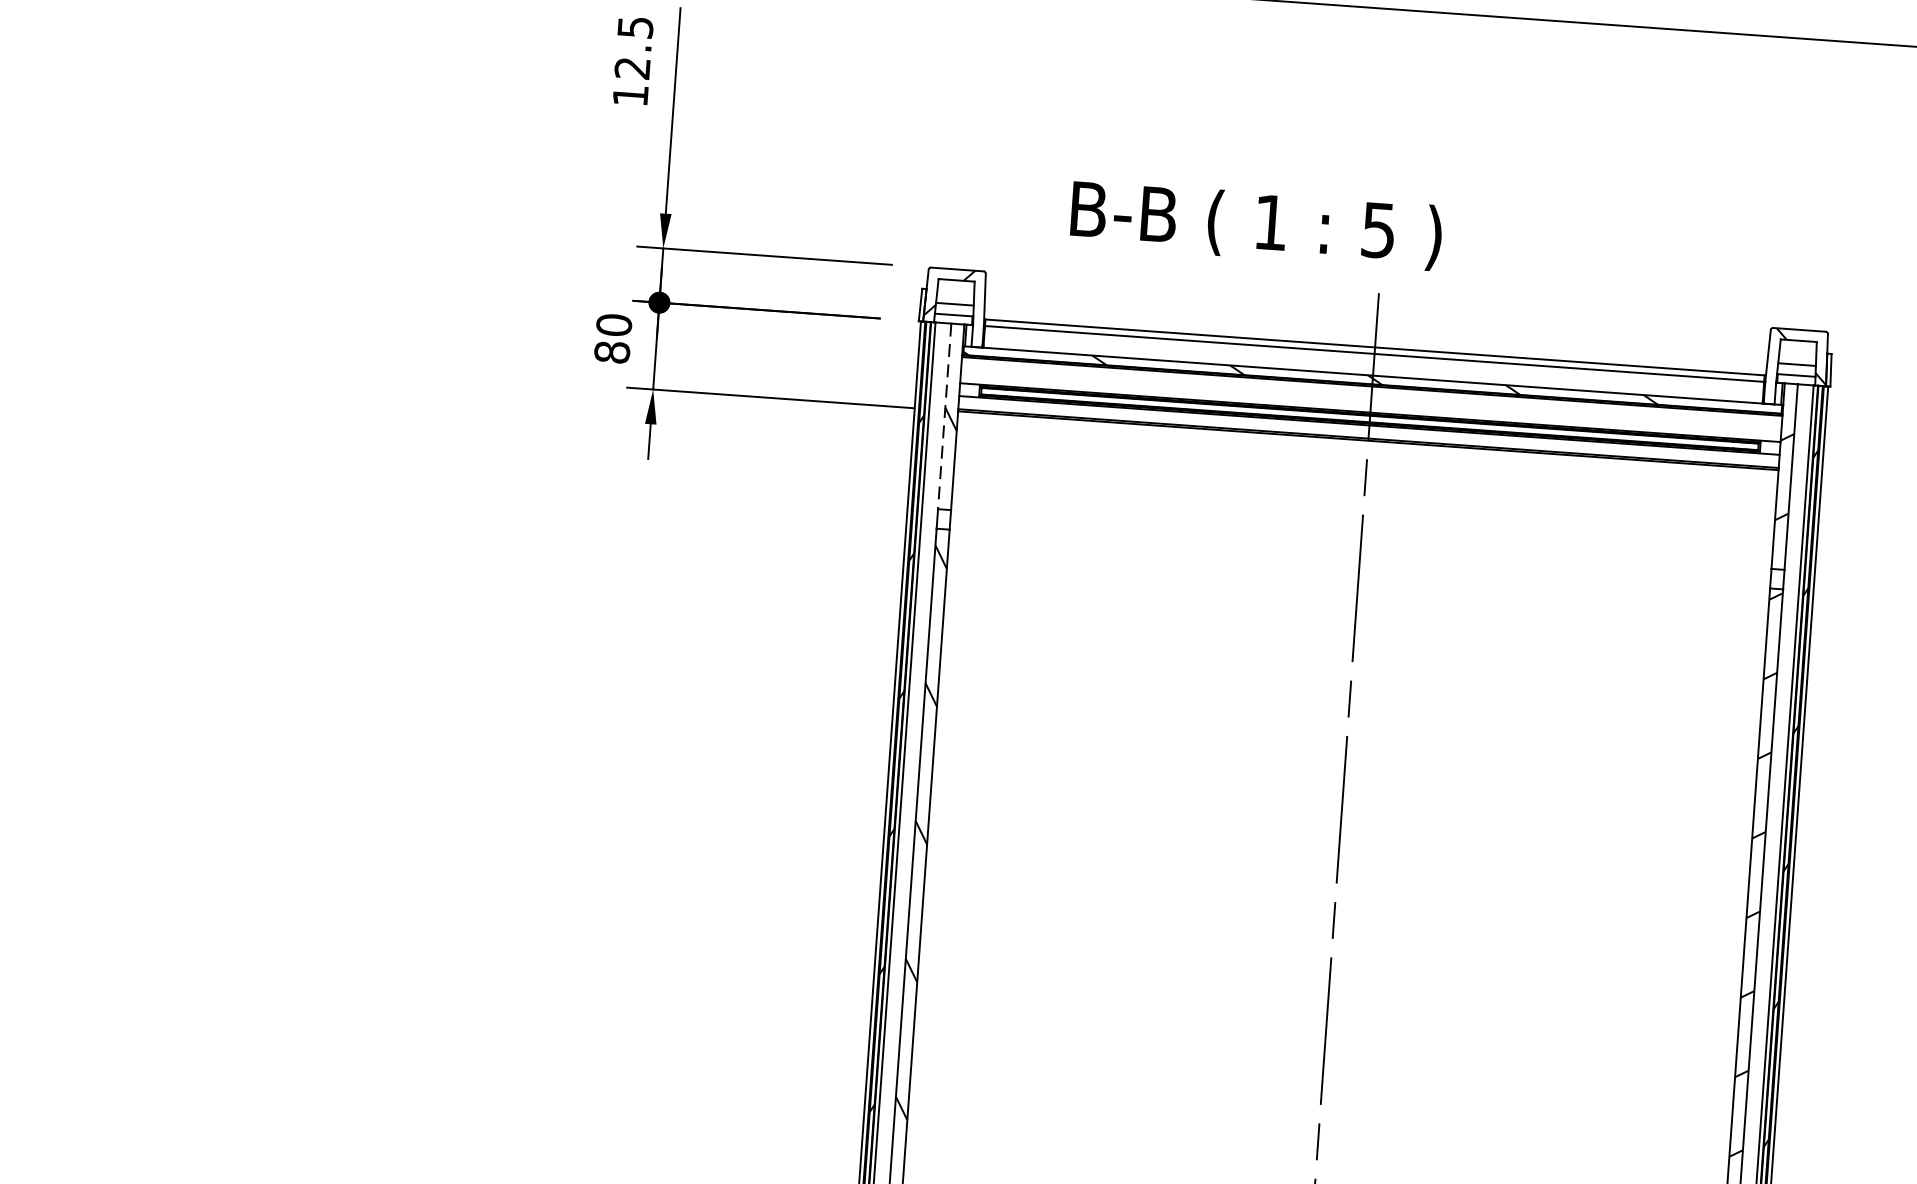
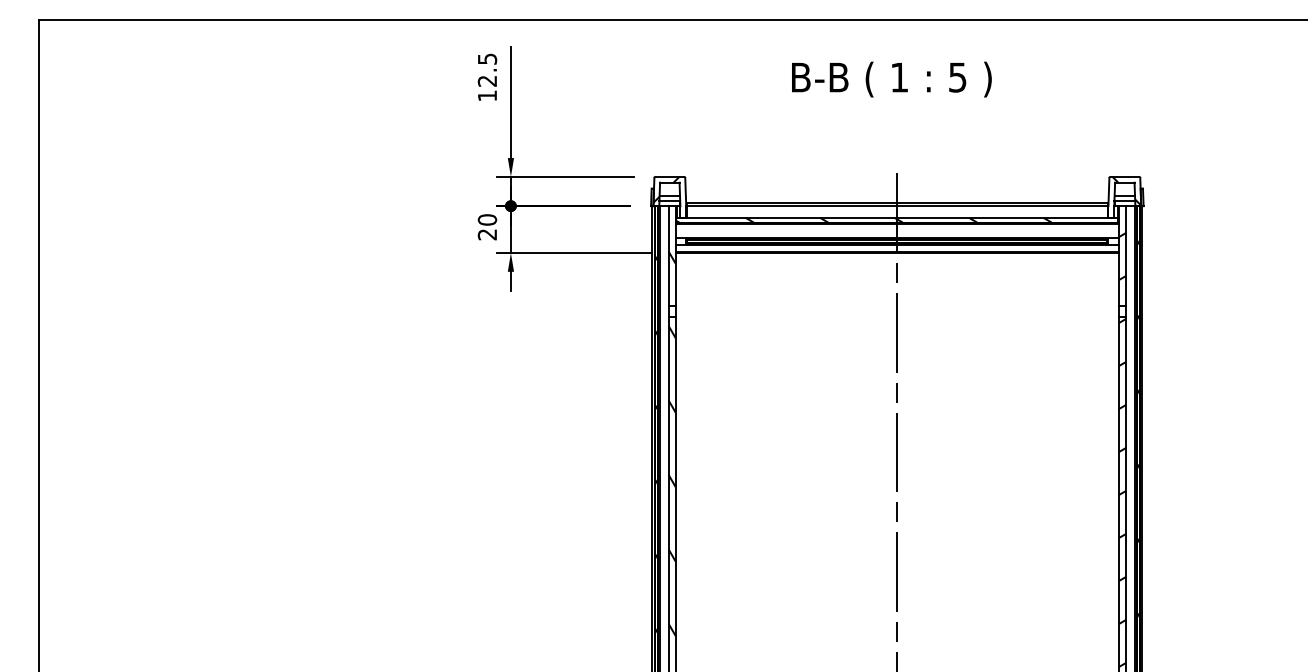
text: (1255, 225) -> (891, 79), moved
text: (612, 352) -> (487, 234), 80 -> 20
line: (944, 416) -> (668, 256), dashed -> solid

